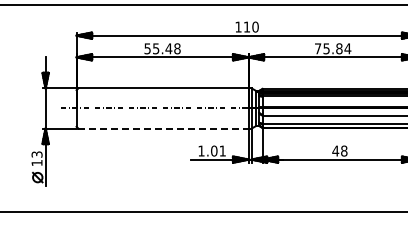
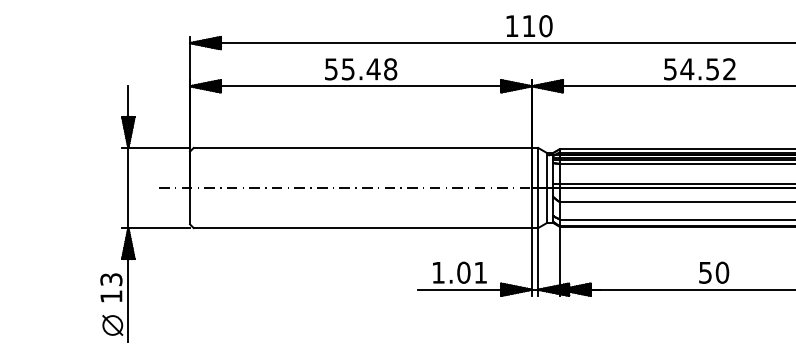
text: (333, 48) -> (701, 68), 75.84 -> 54.52
line: (164, 128) -> (364, 227), dashed -> solid
text: (339, 150) -> (712, 271), 48 -> 50

